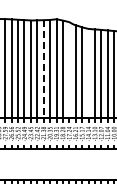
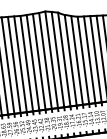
line: (43, 69) -> (39, 62), dashed -> solid
line: (69, 70) -> (64, 59), added
line: (88, 73) -> (83, 60), added

